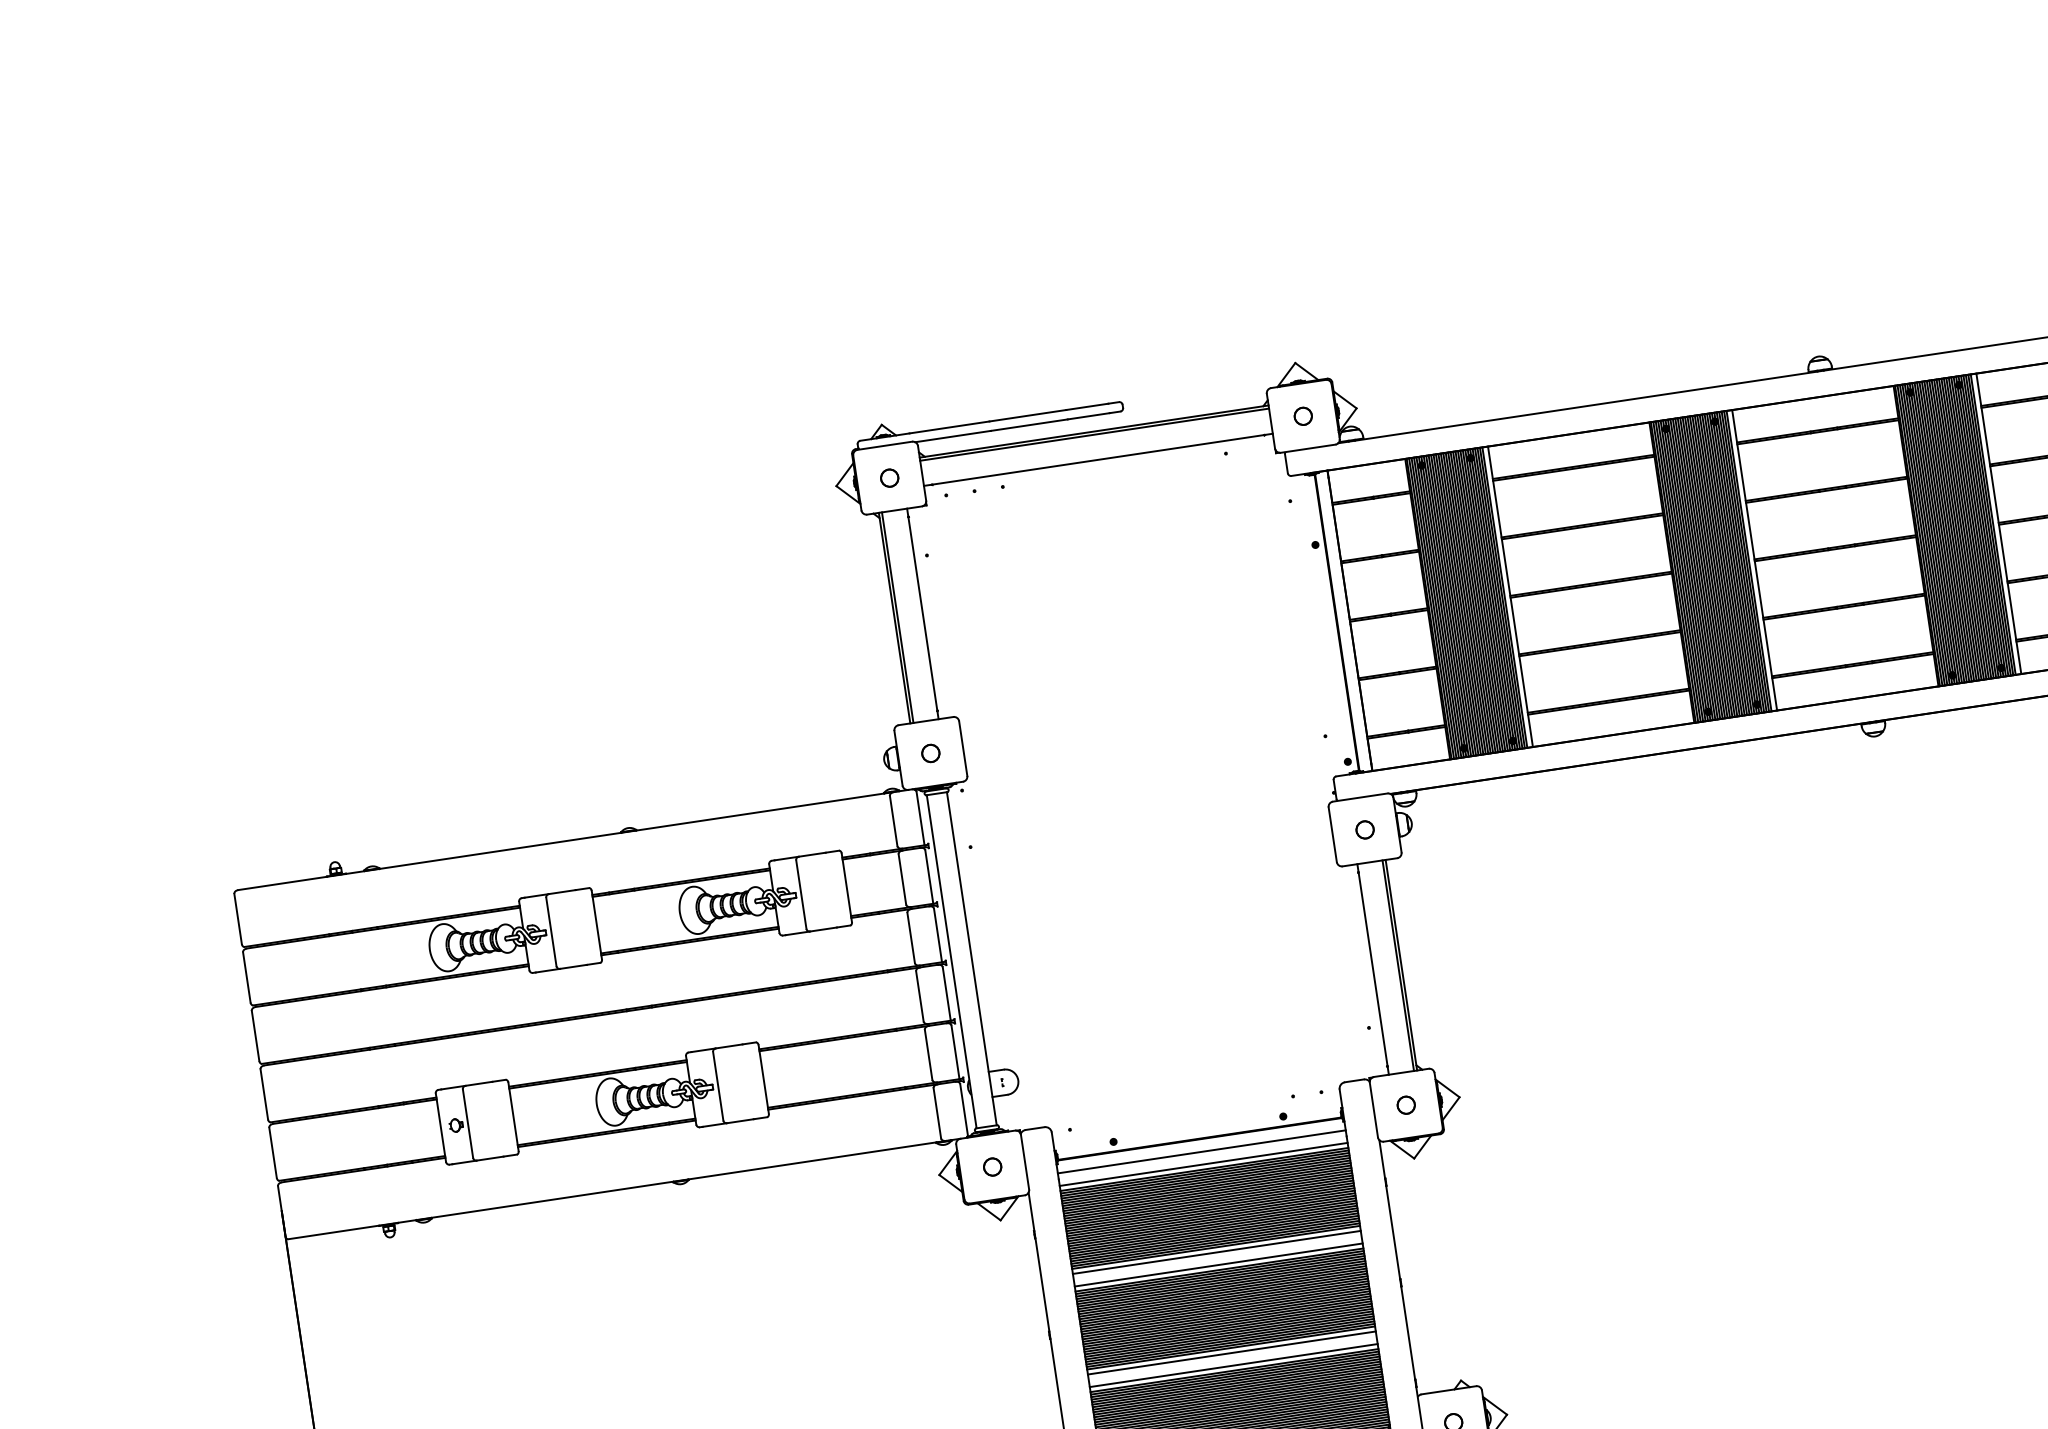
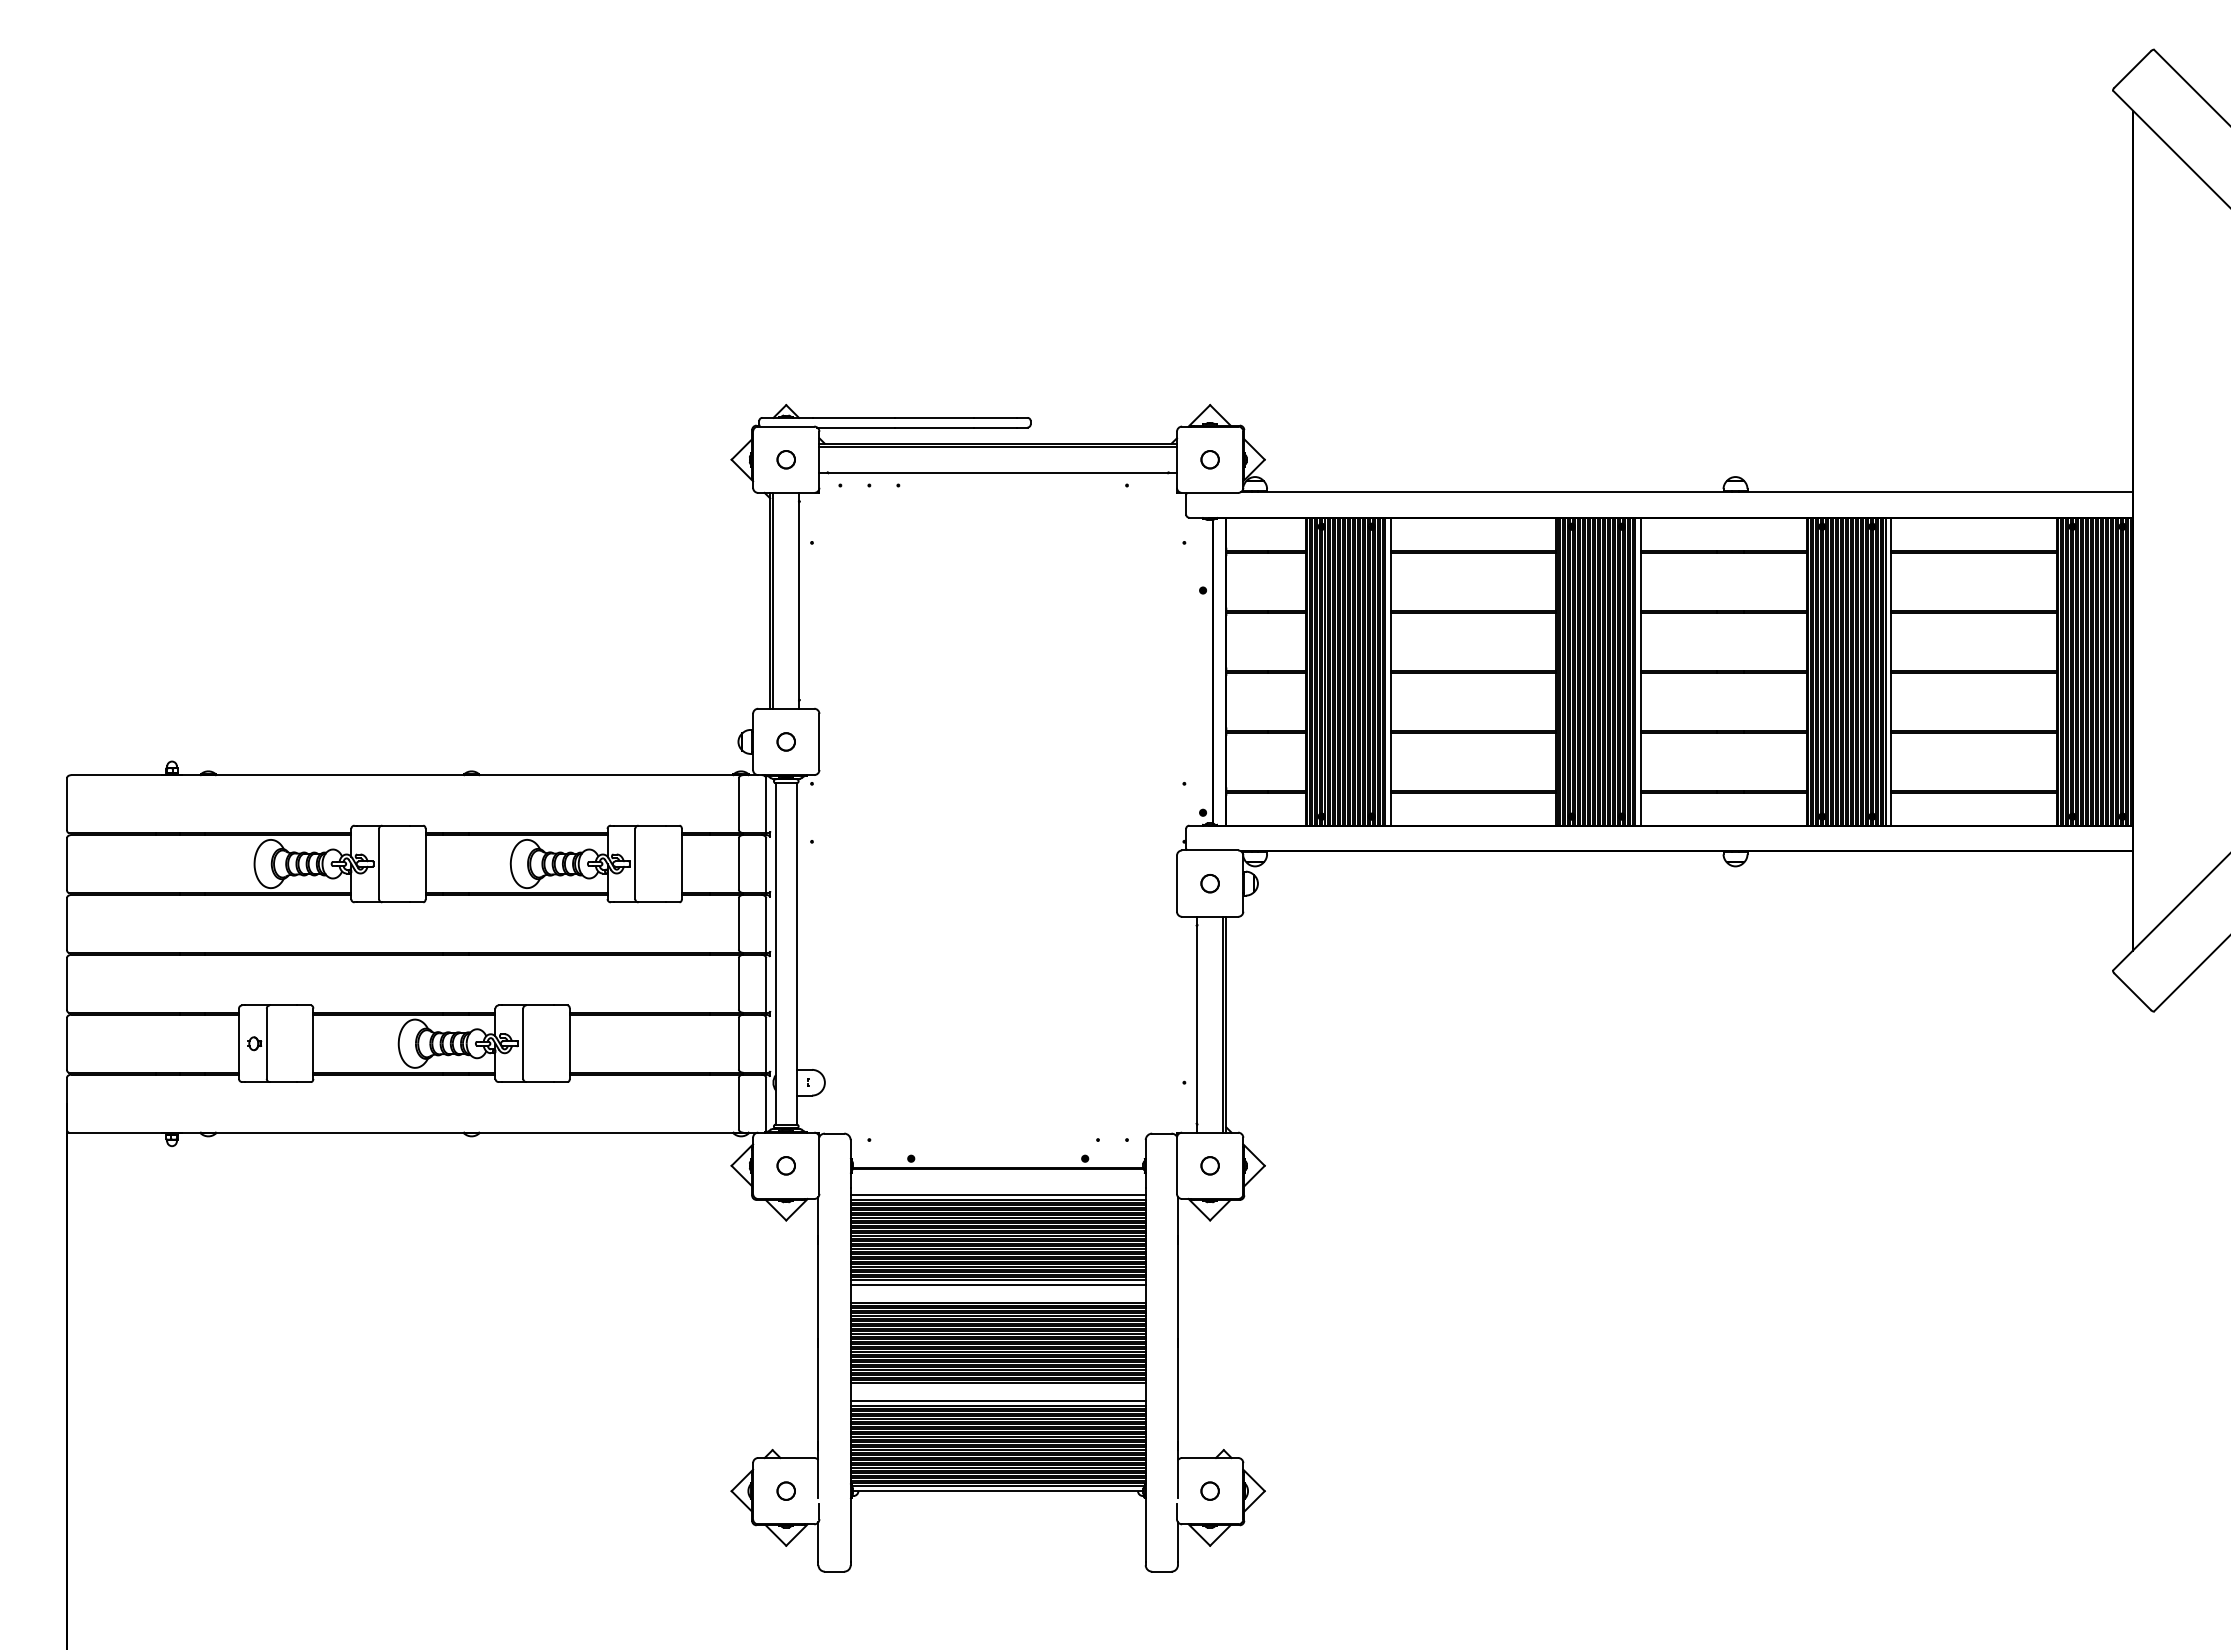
line: (1201, 1151) -> (997, 1181), removed
line: (1217, 1264) -> (997, 1297), removed
line: (1231, 1353) -> (997, 1388), removed

